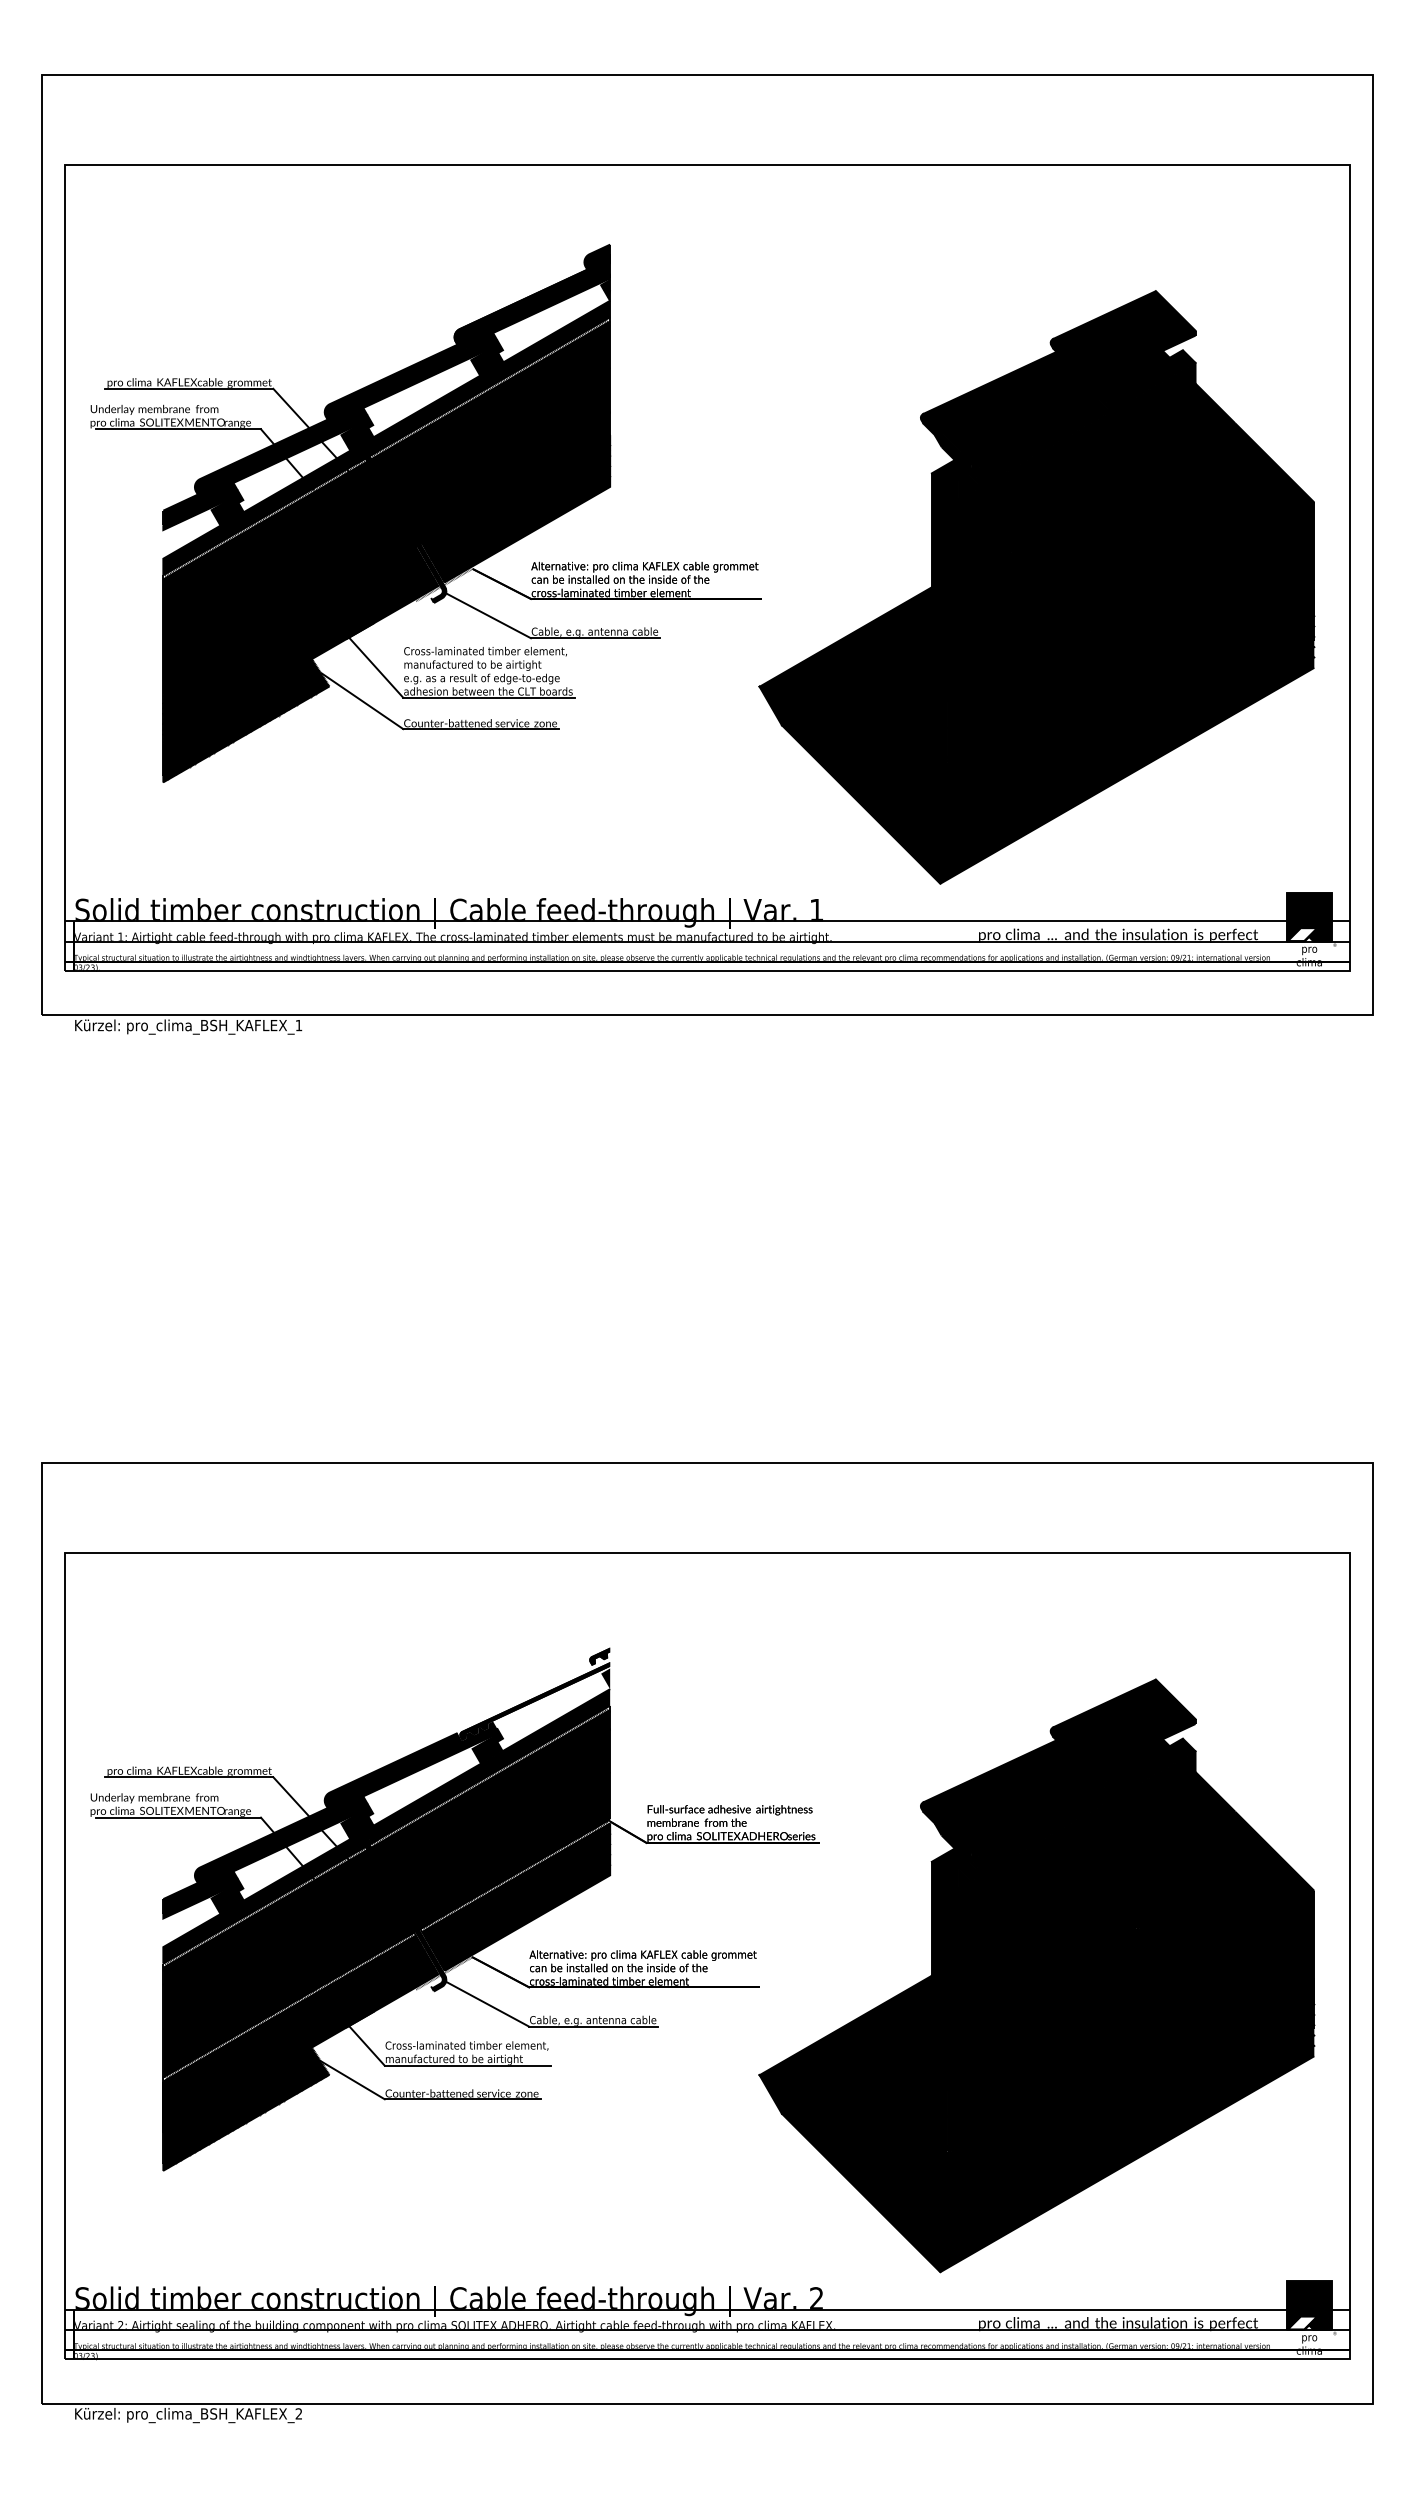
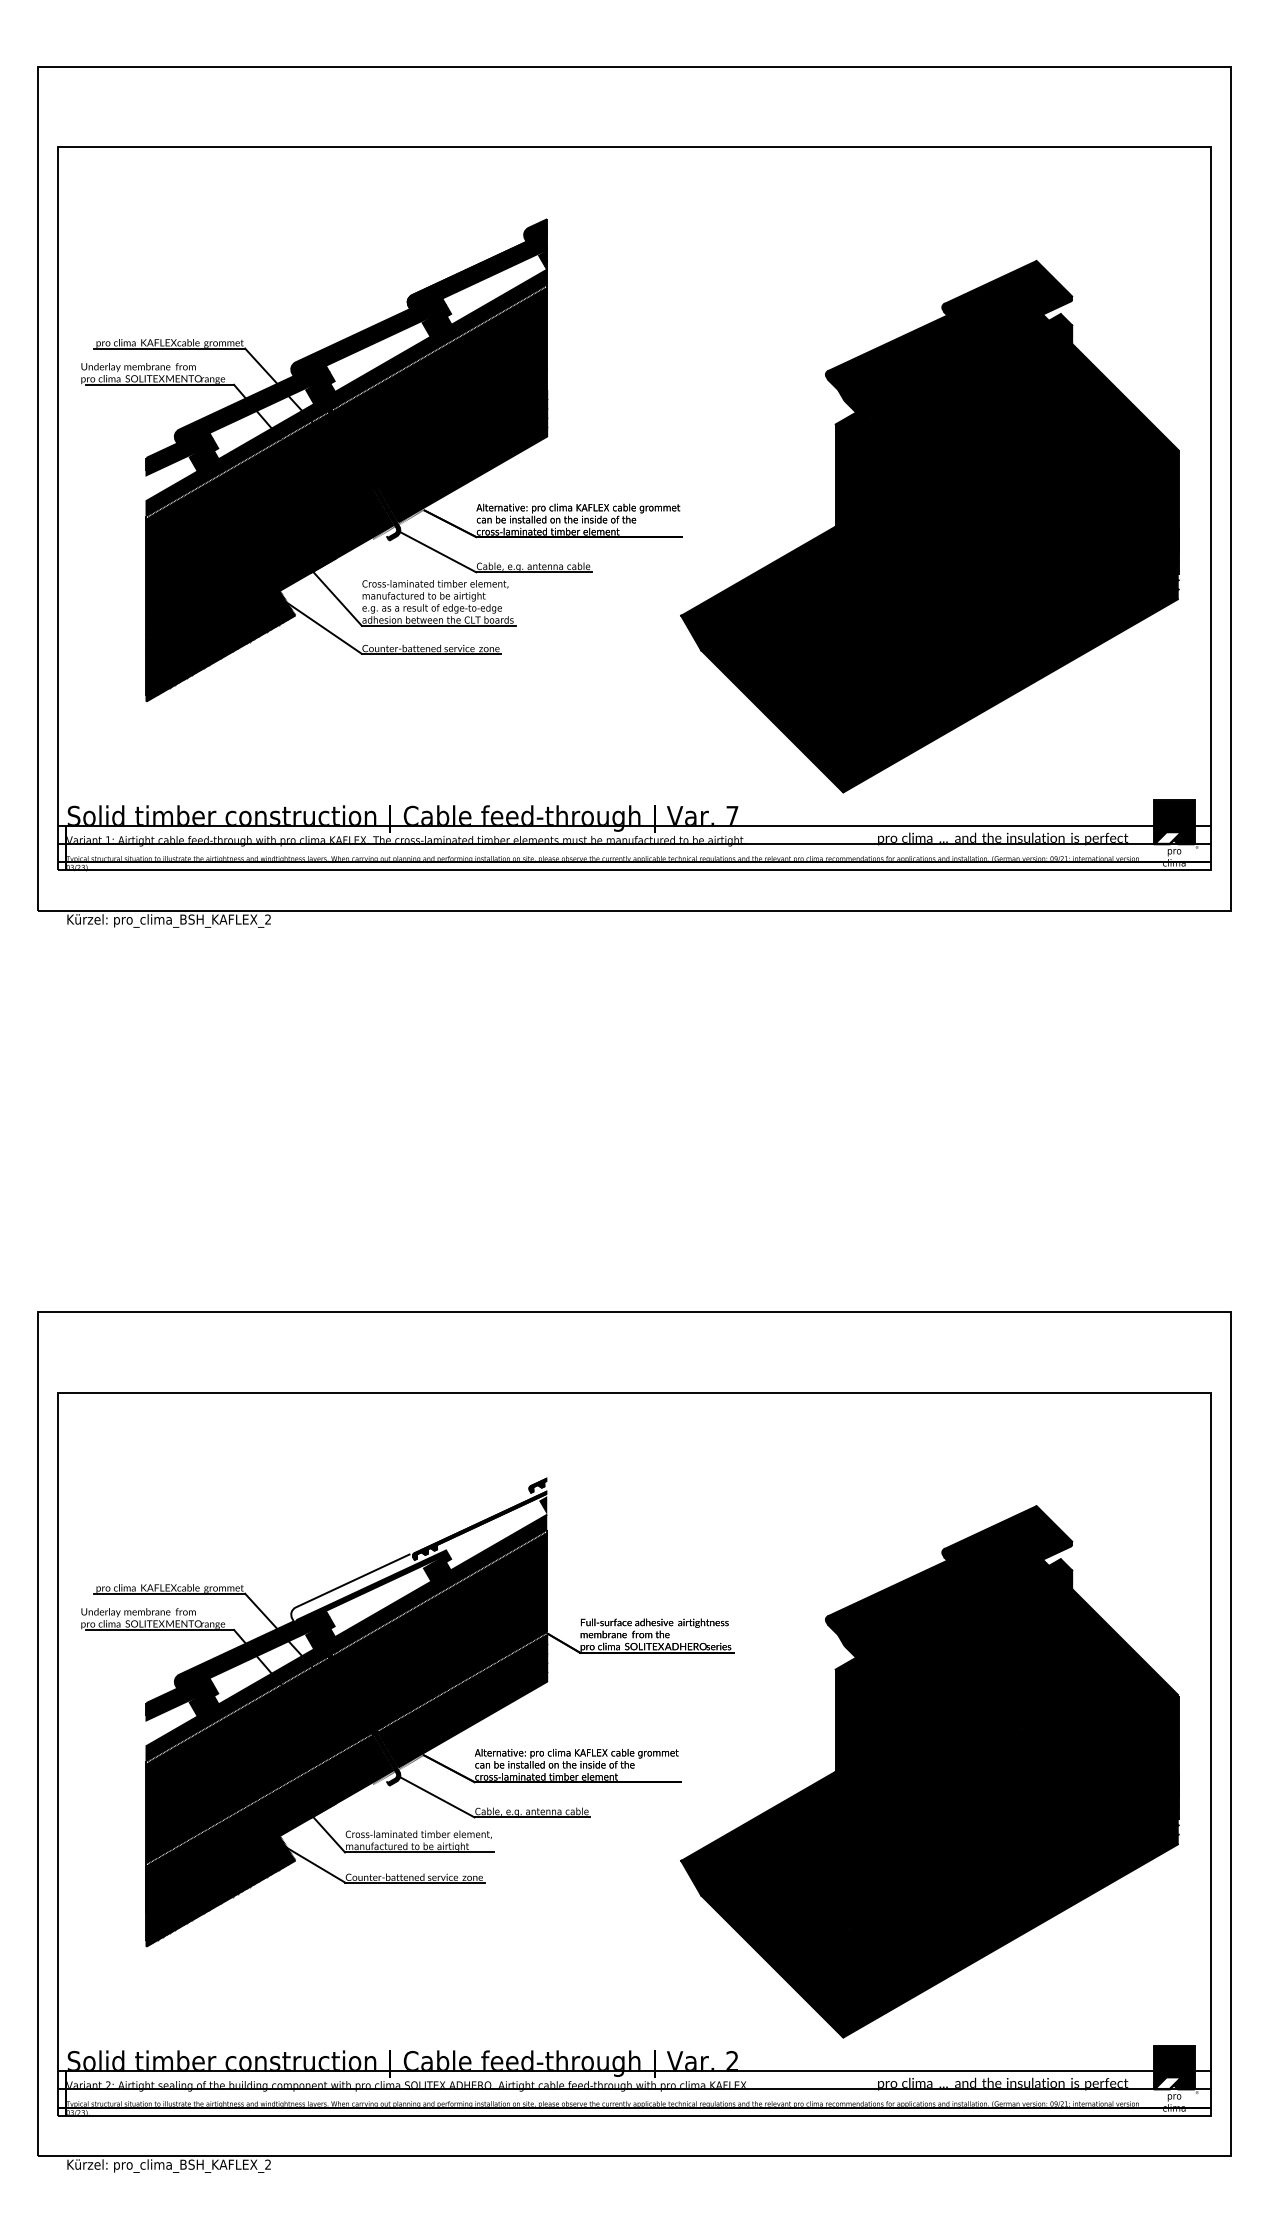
text: (816, 909) -> (732, 815), 1 -> 7
text: (298, 1024) -> (267, 918), pro_clima_BSH_KAFLEX_1 -> pro_clima_BSH_KAFLEX_2
fill: (410, 1766) -> (368, 1584), removed

